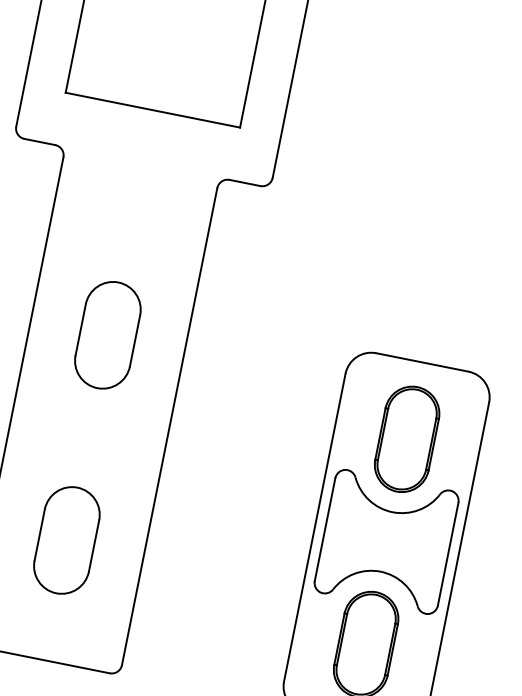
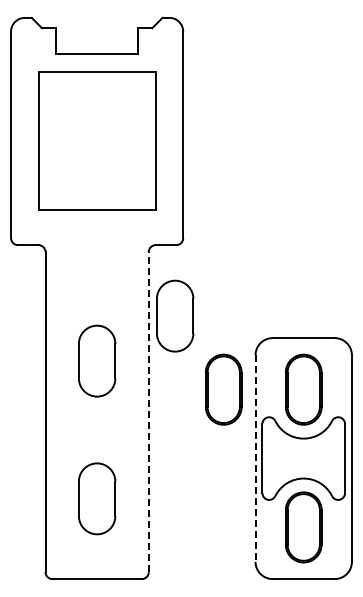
part: (238, 290) -> (175, 315), added
part: (287, 415) -> (223, 389), added
line: (169, 425) -> (148, 411), solid -> dashed
line: (314, 528) -> (255, 459), solid -> dashed

